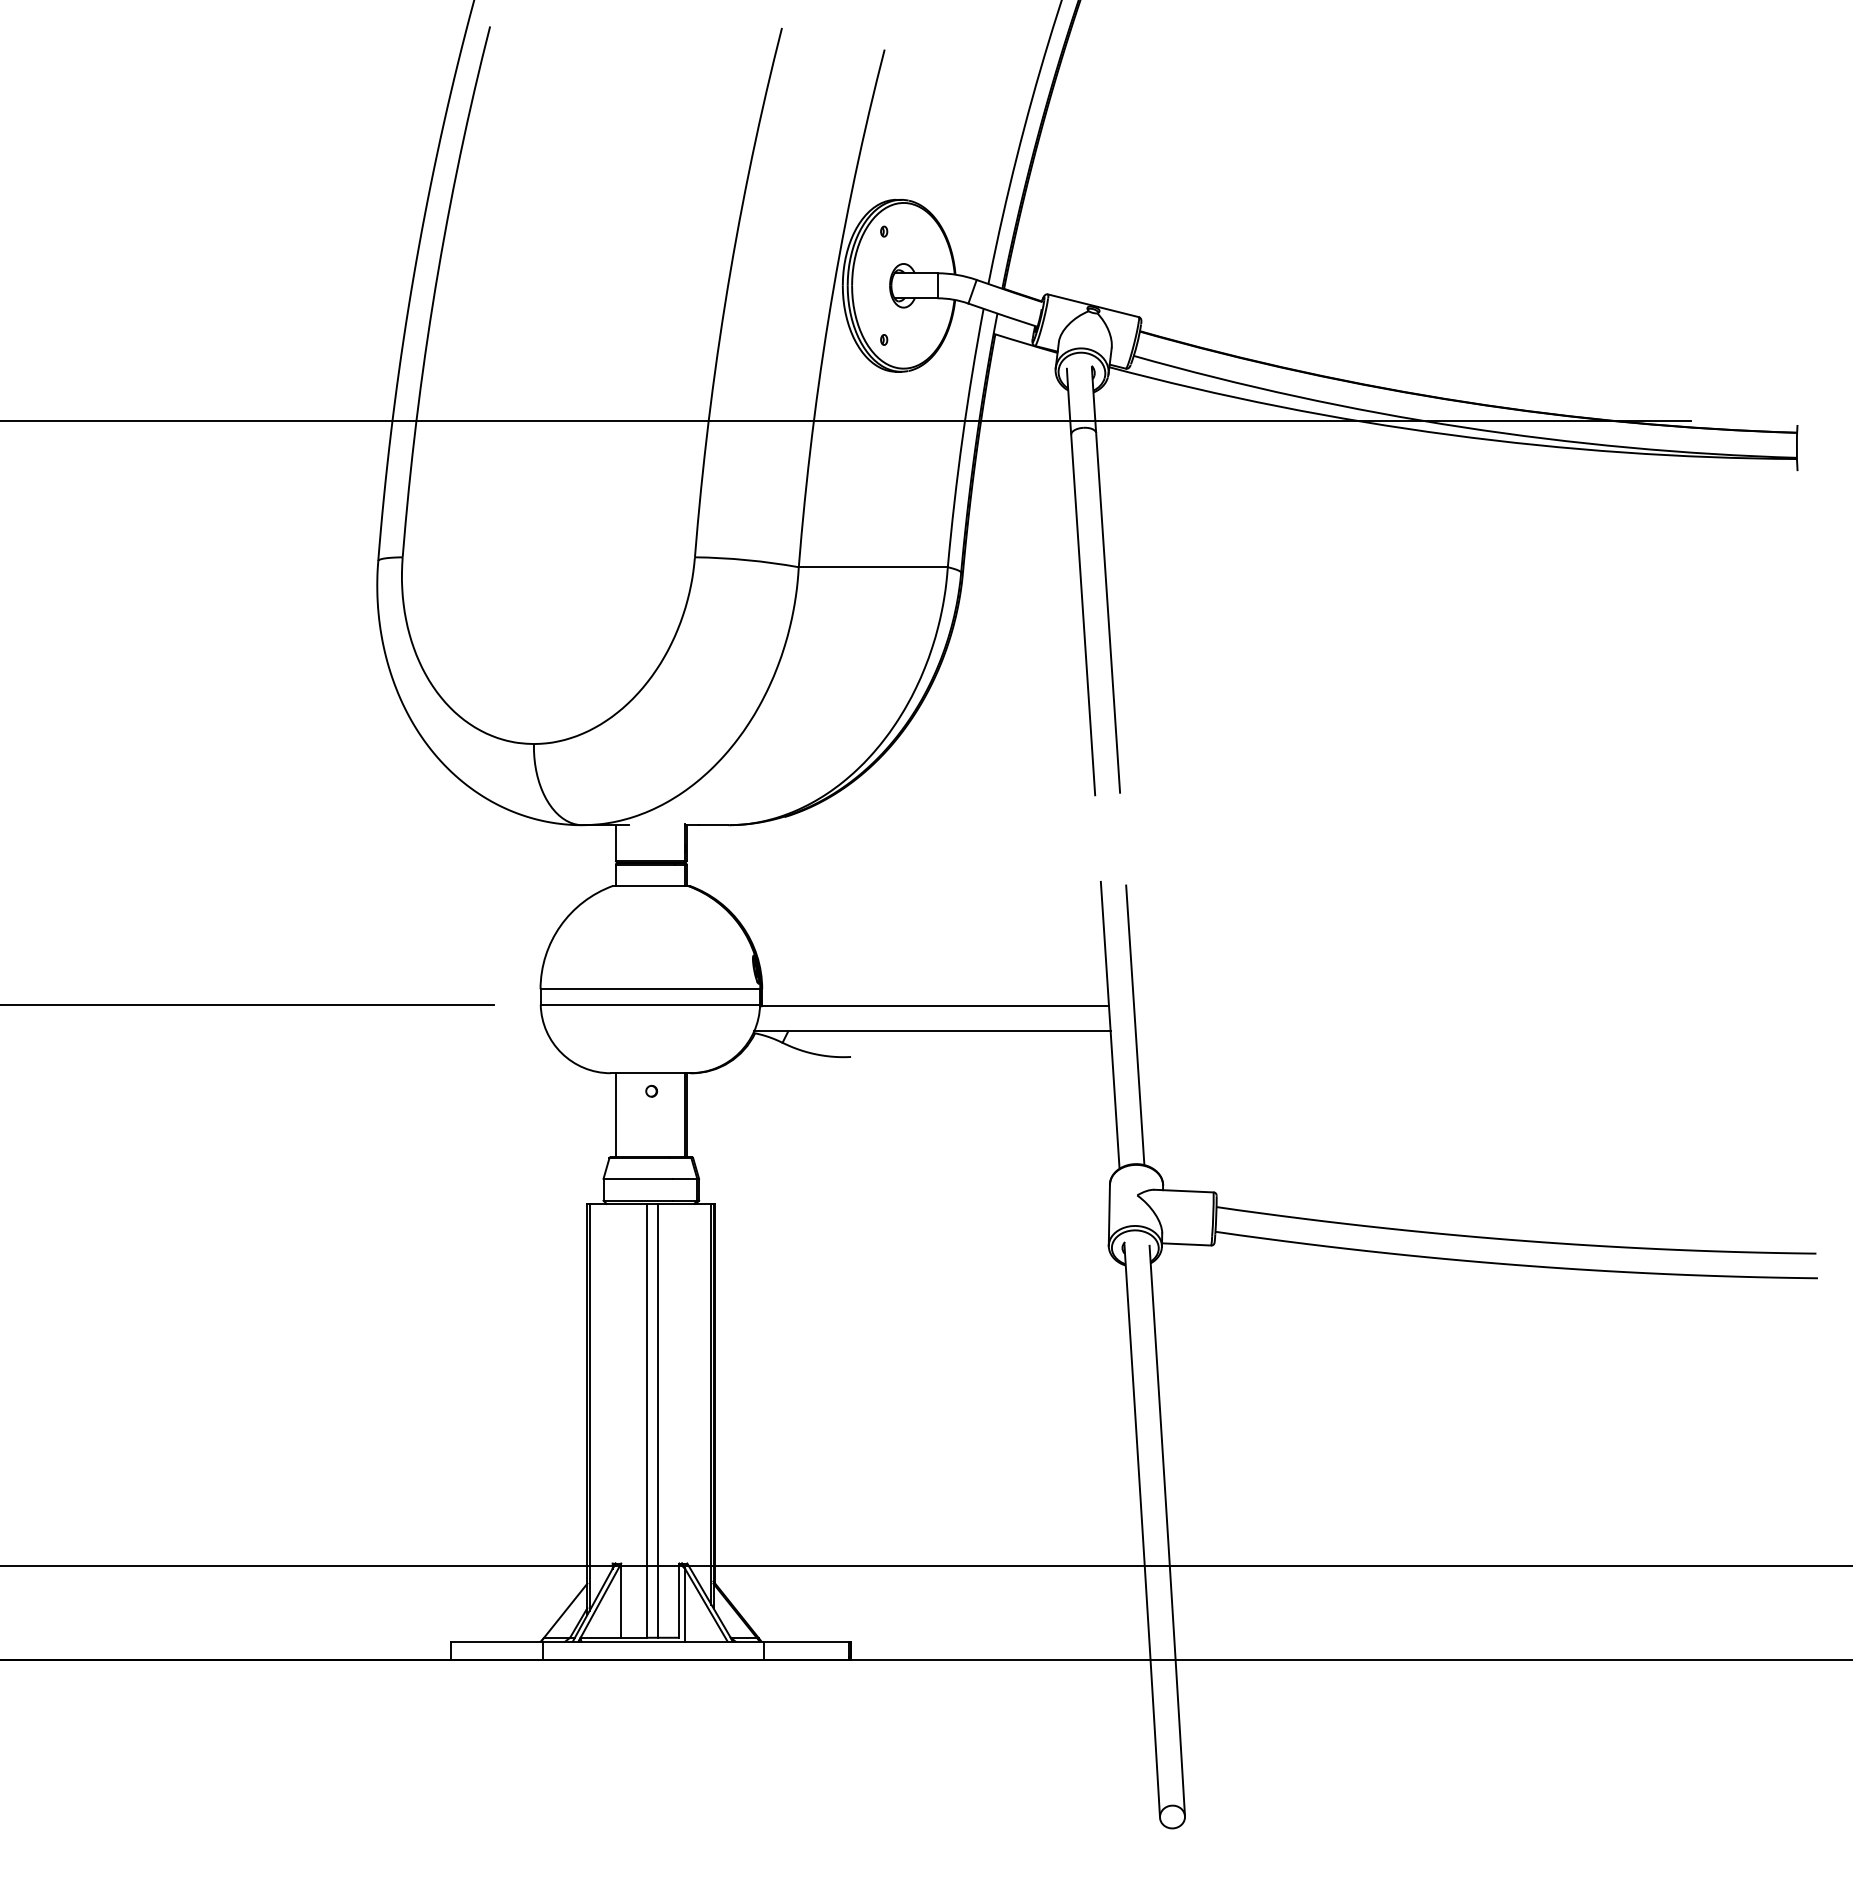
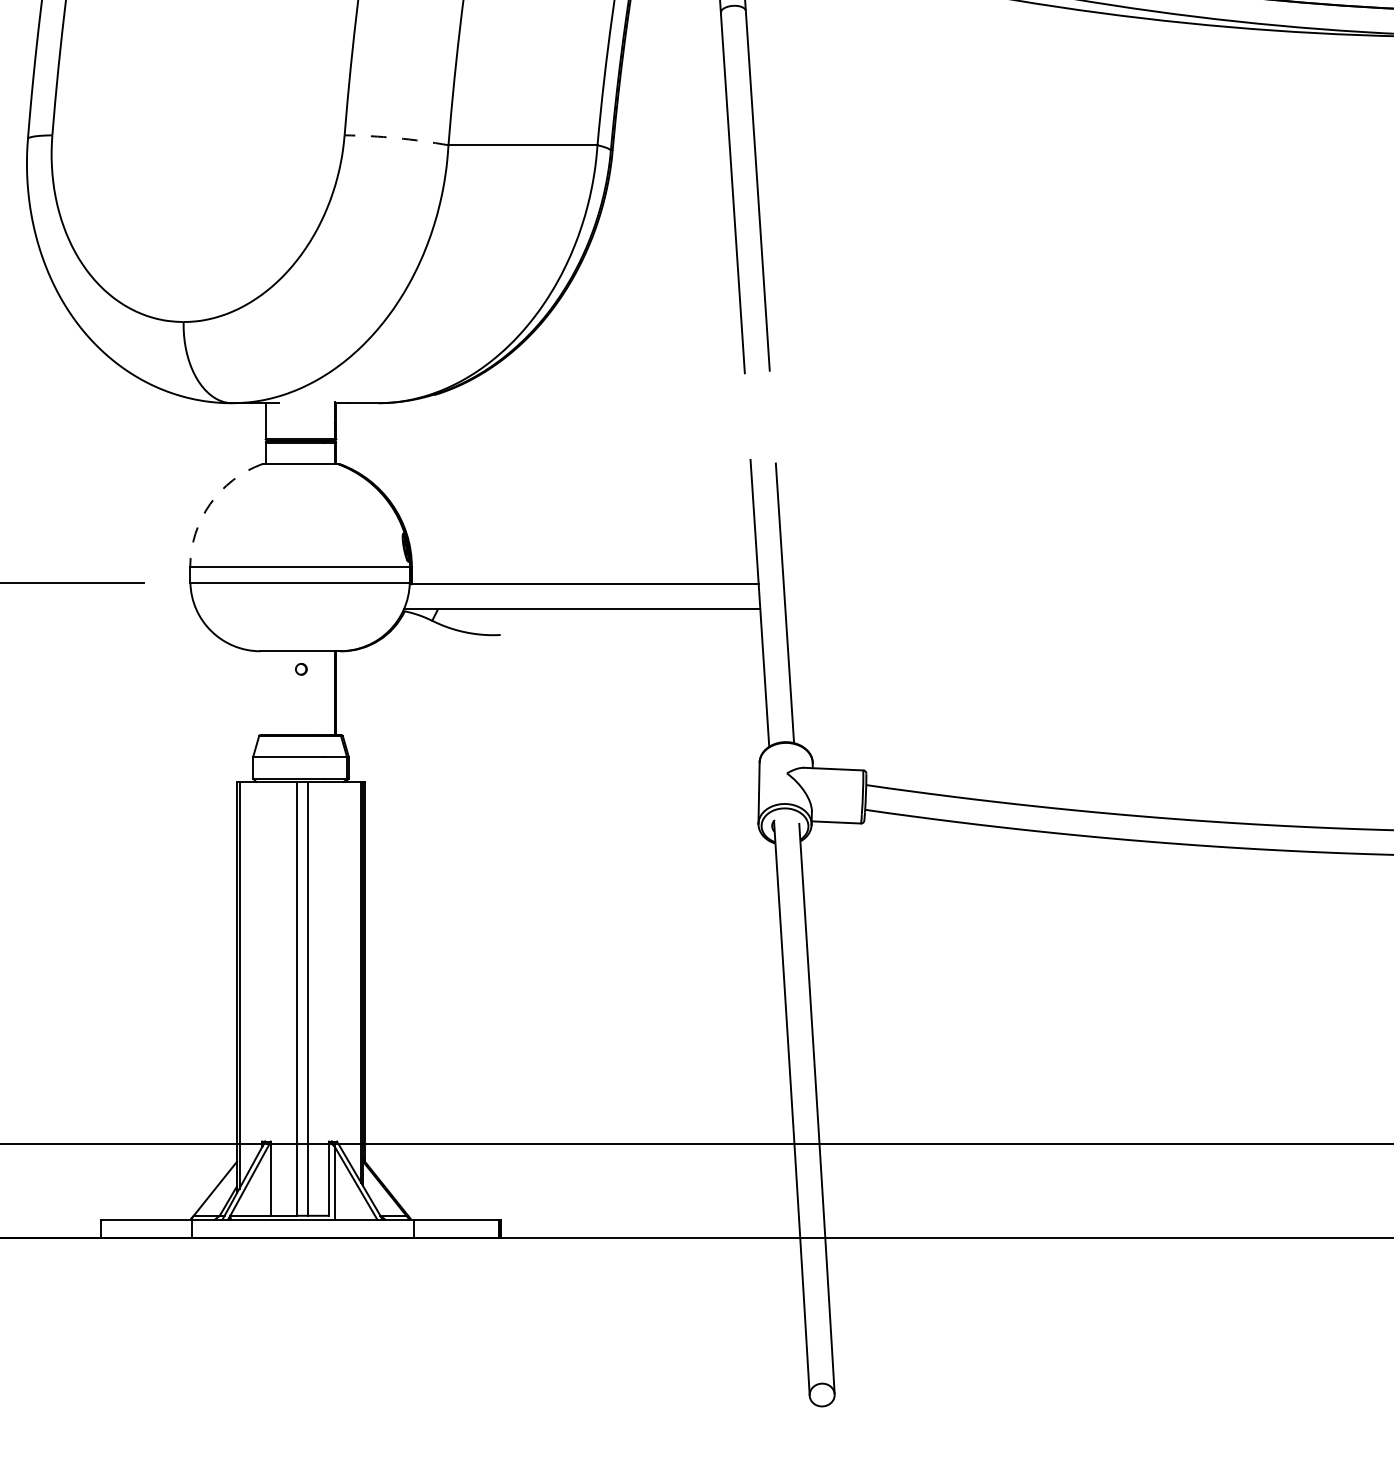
arc: (747, 560) -> (397, 138), solid -> dashed
arc: (560, 926) -> (210, 504), solid -> dashed
line: (616, 1115) -> (266, 693), removed

